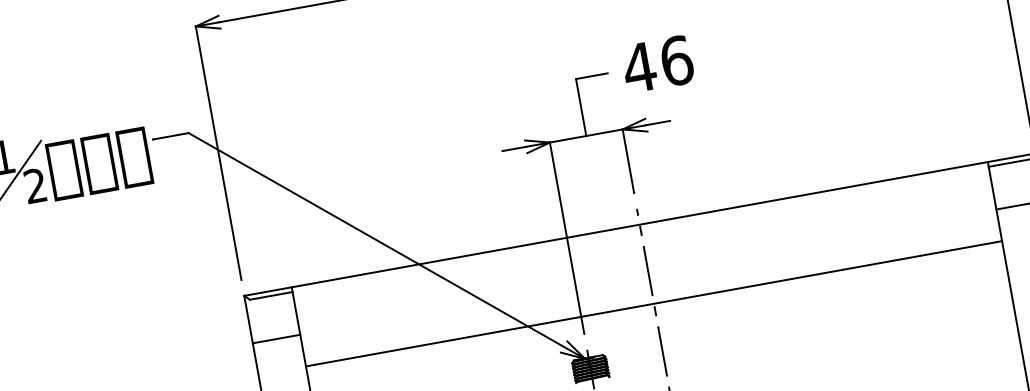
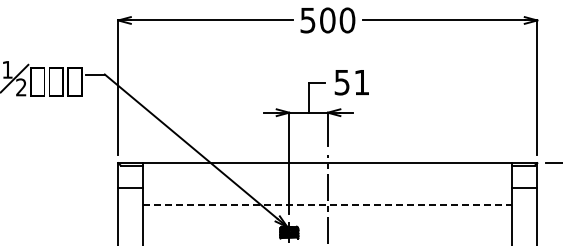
text: (657, 64) -> (351, 82), 46 -> 51
line: (655, 304) -> (328, 205), solid -> dashed

